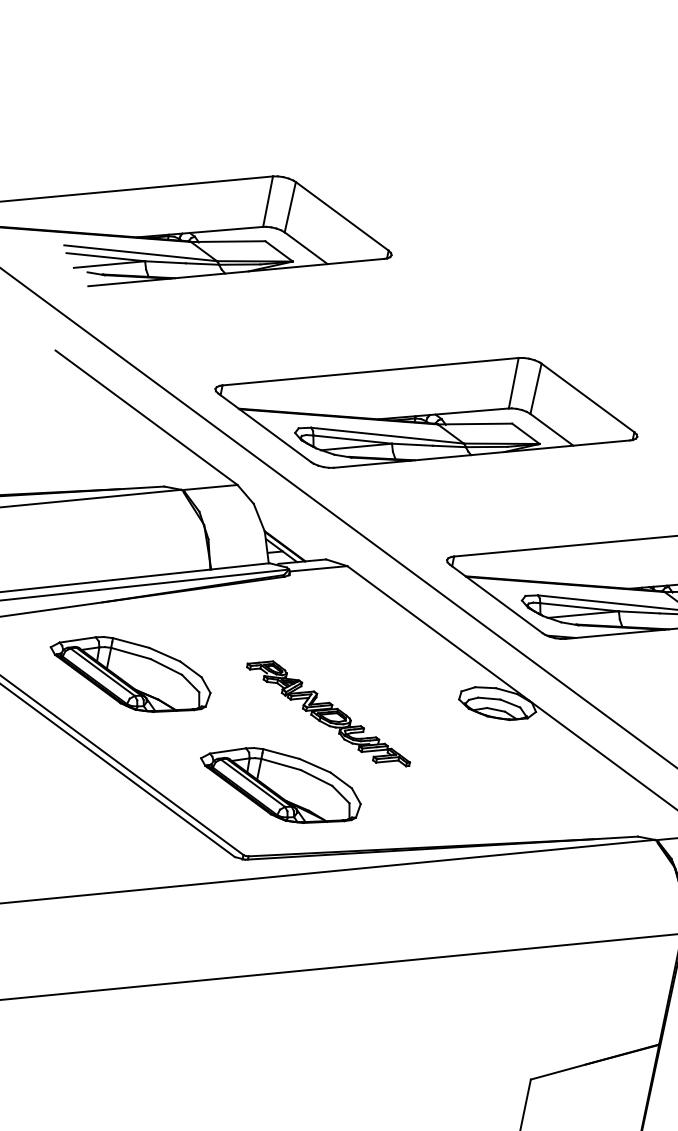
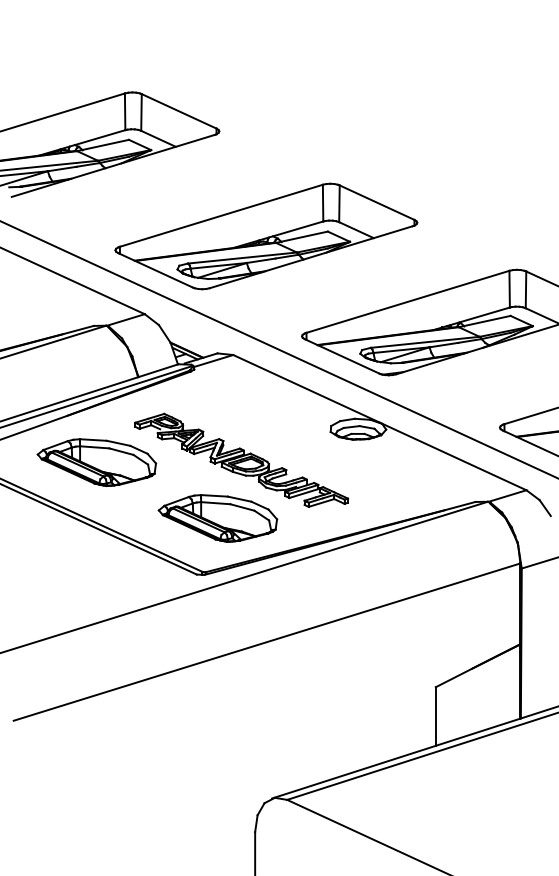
part: (328, 711) -> (241, 459), size x1.67

